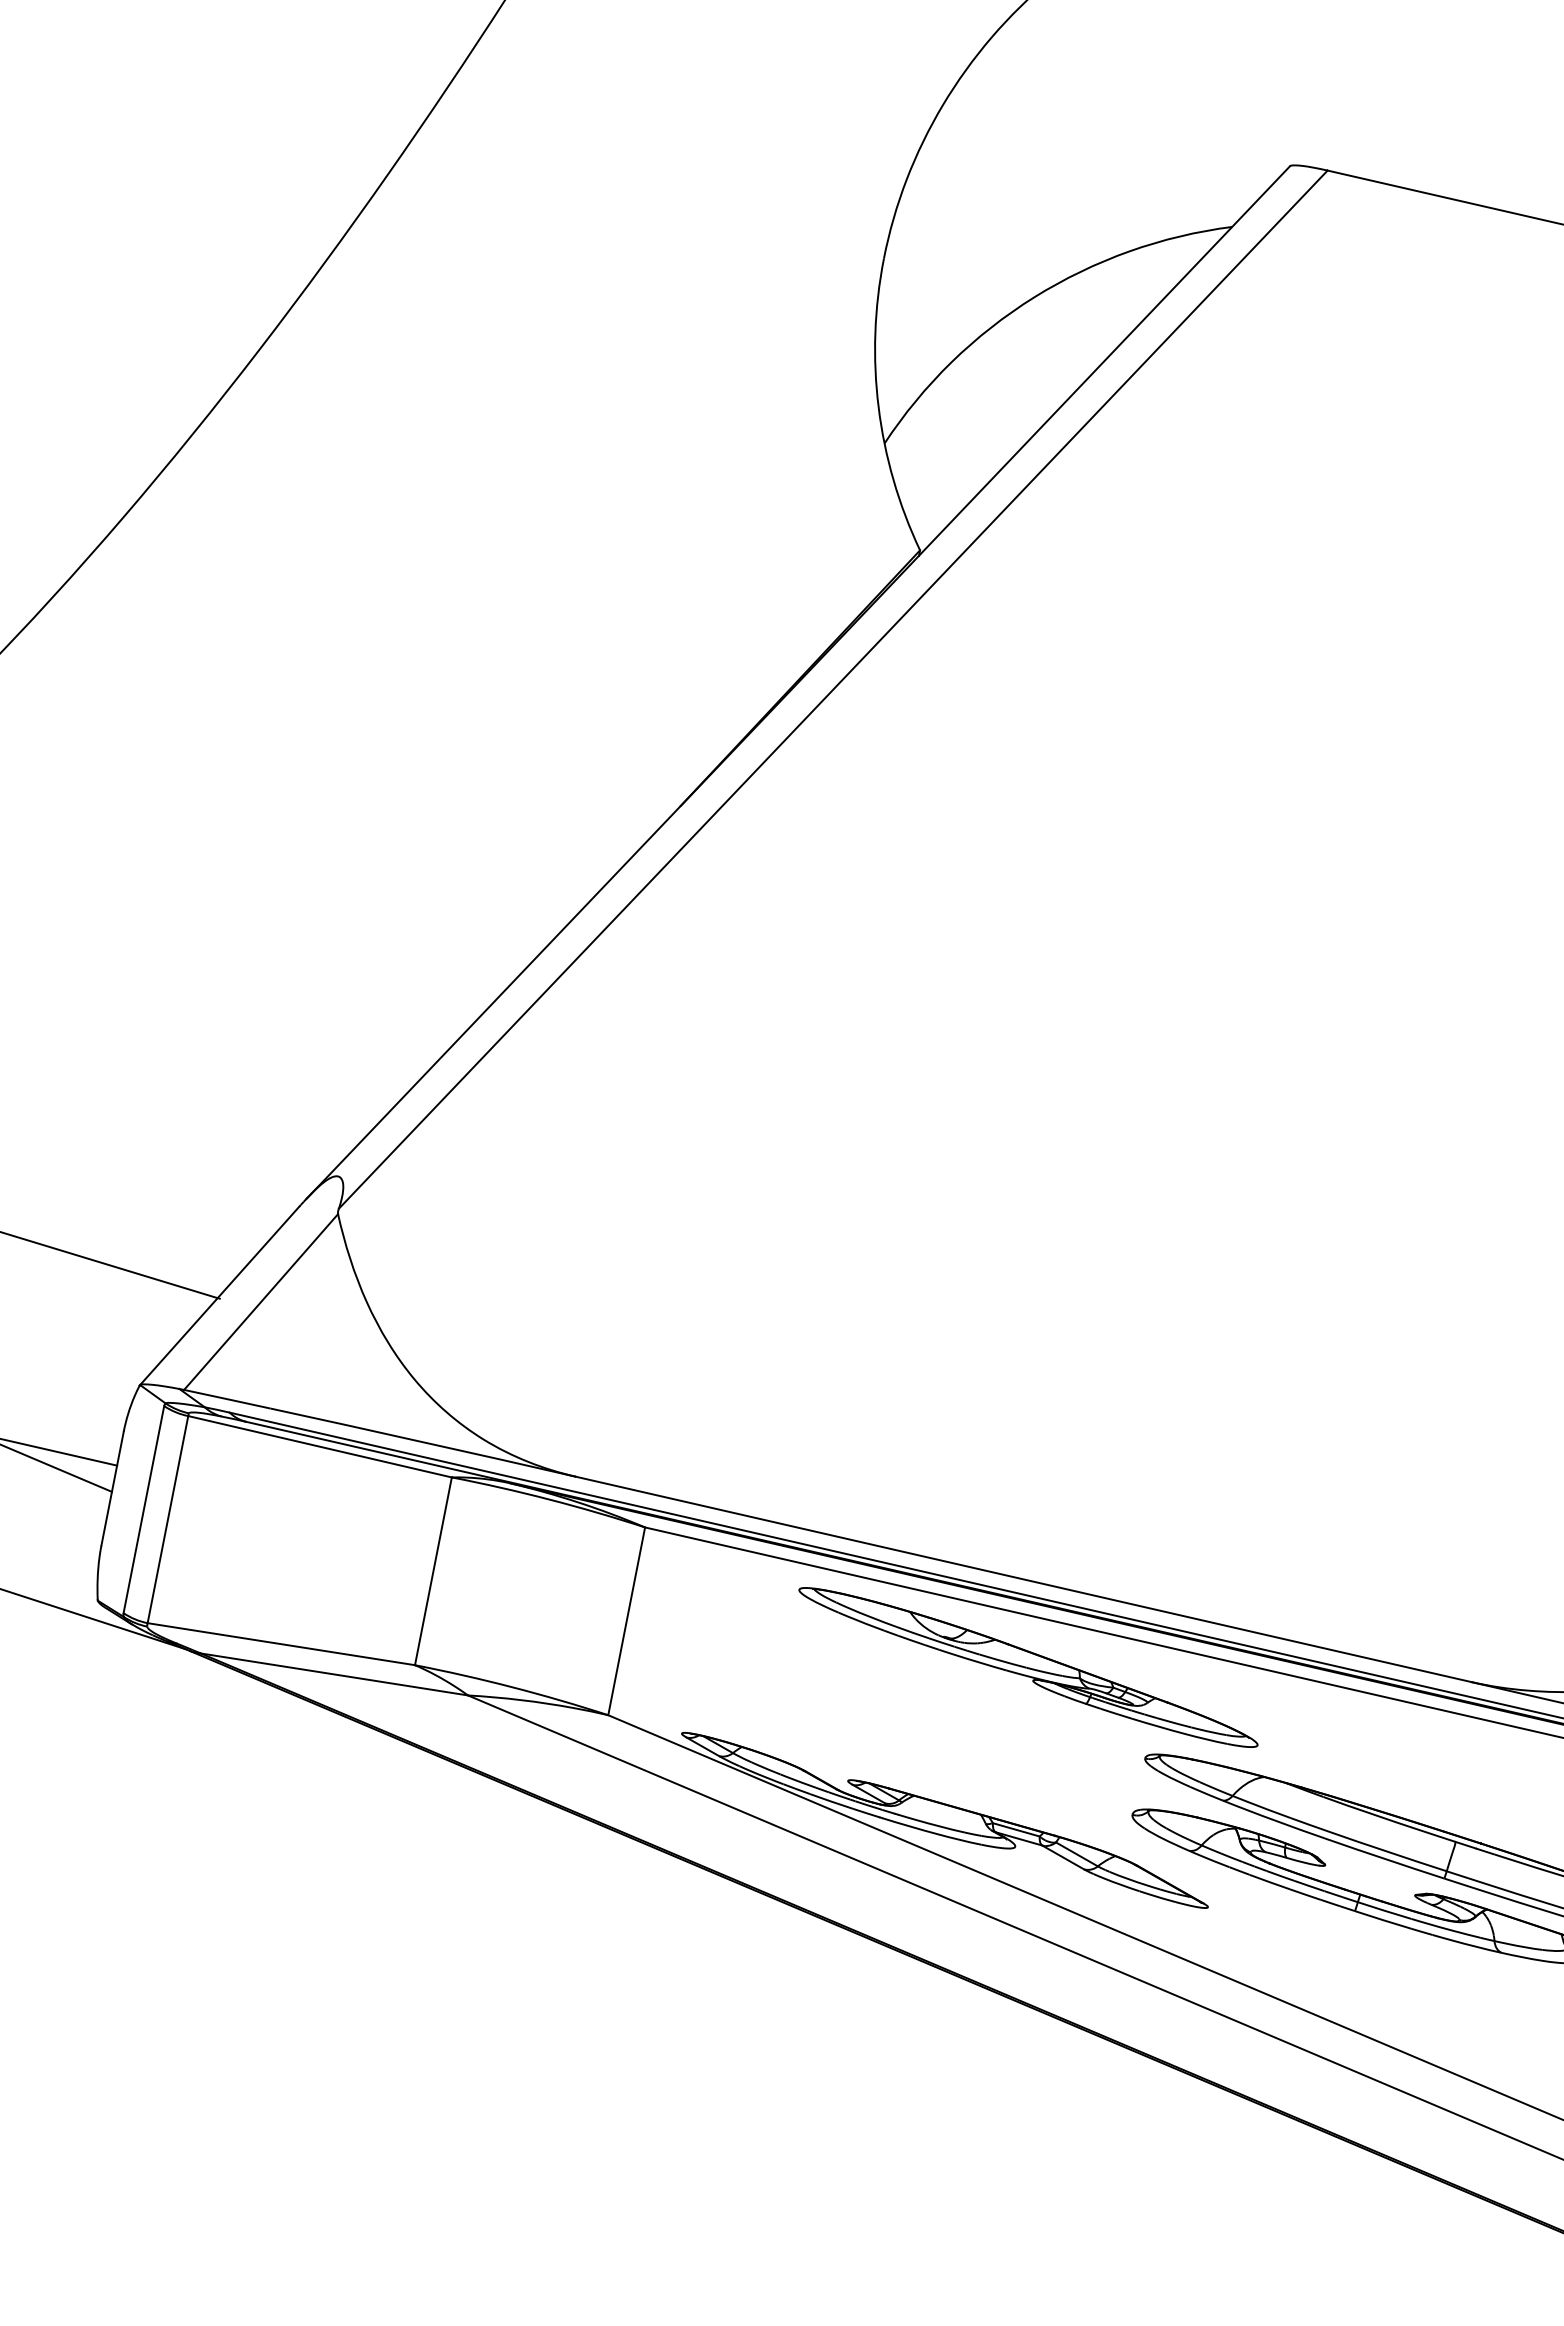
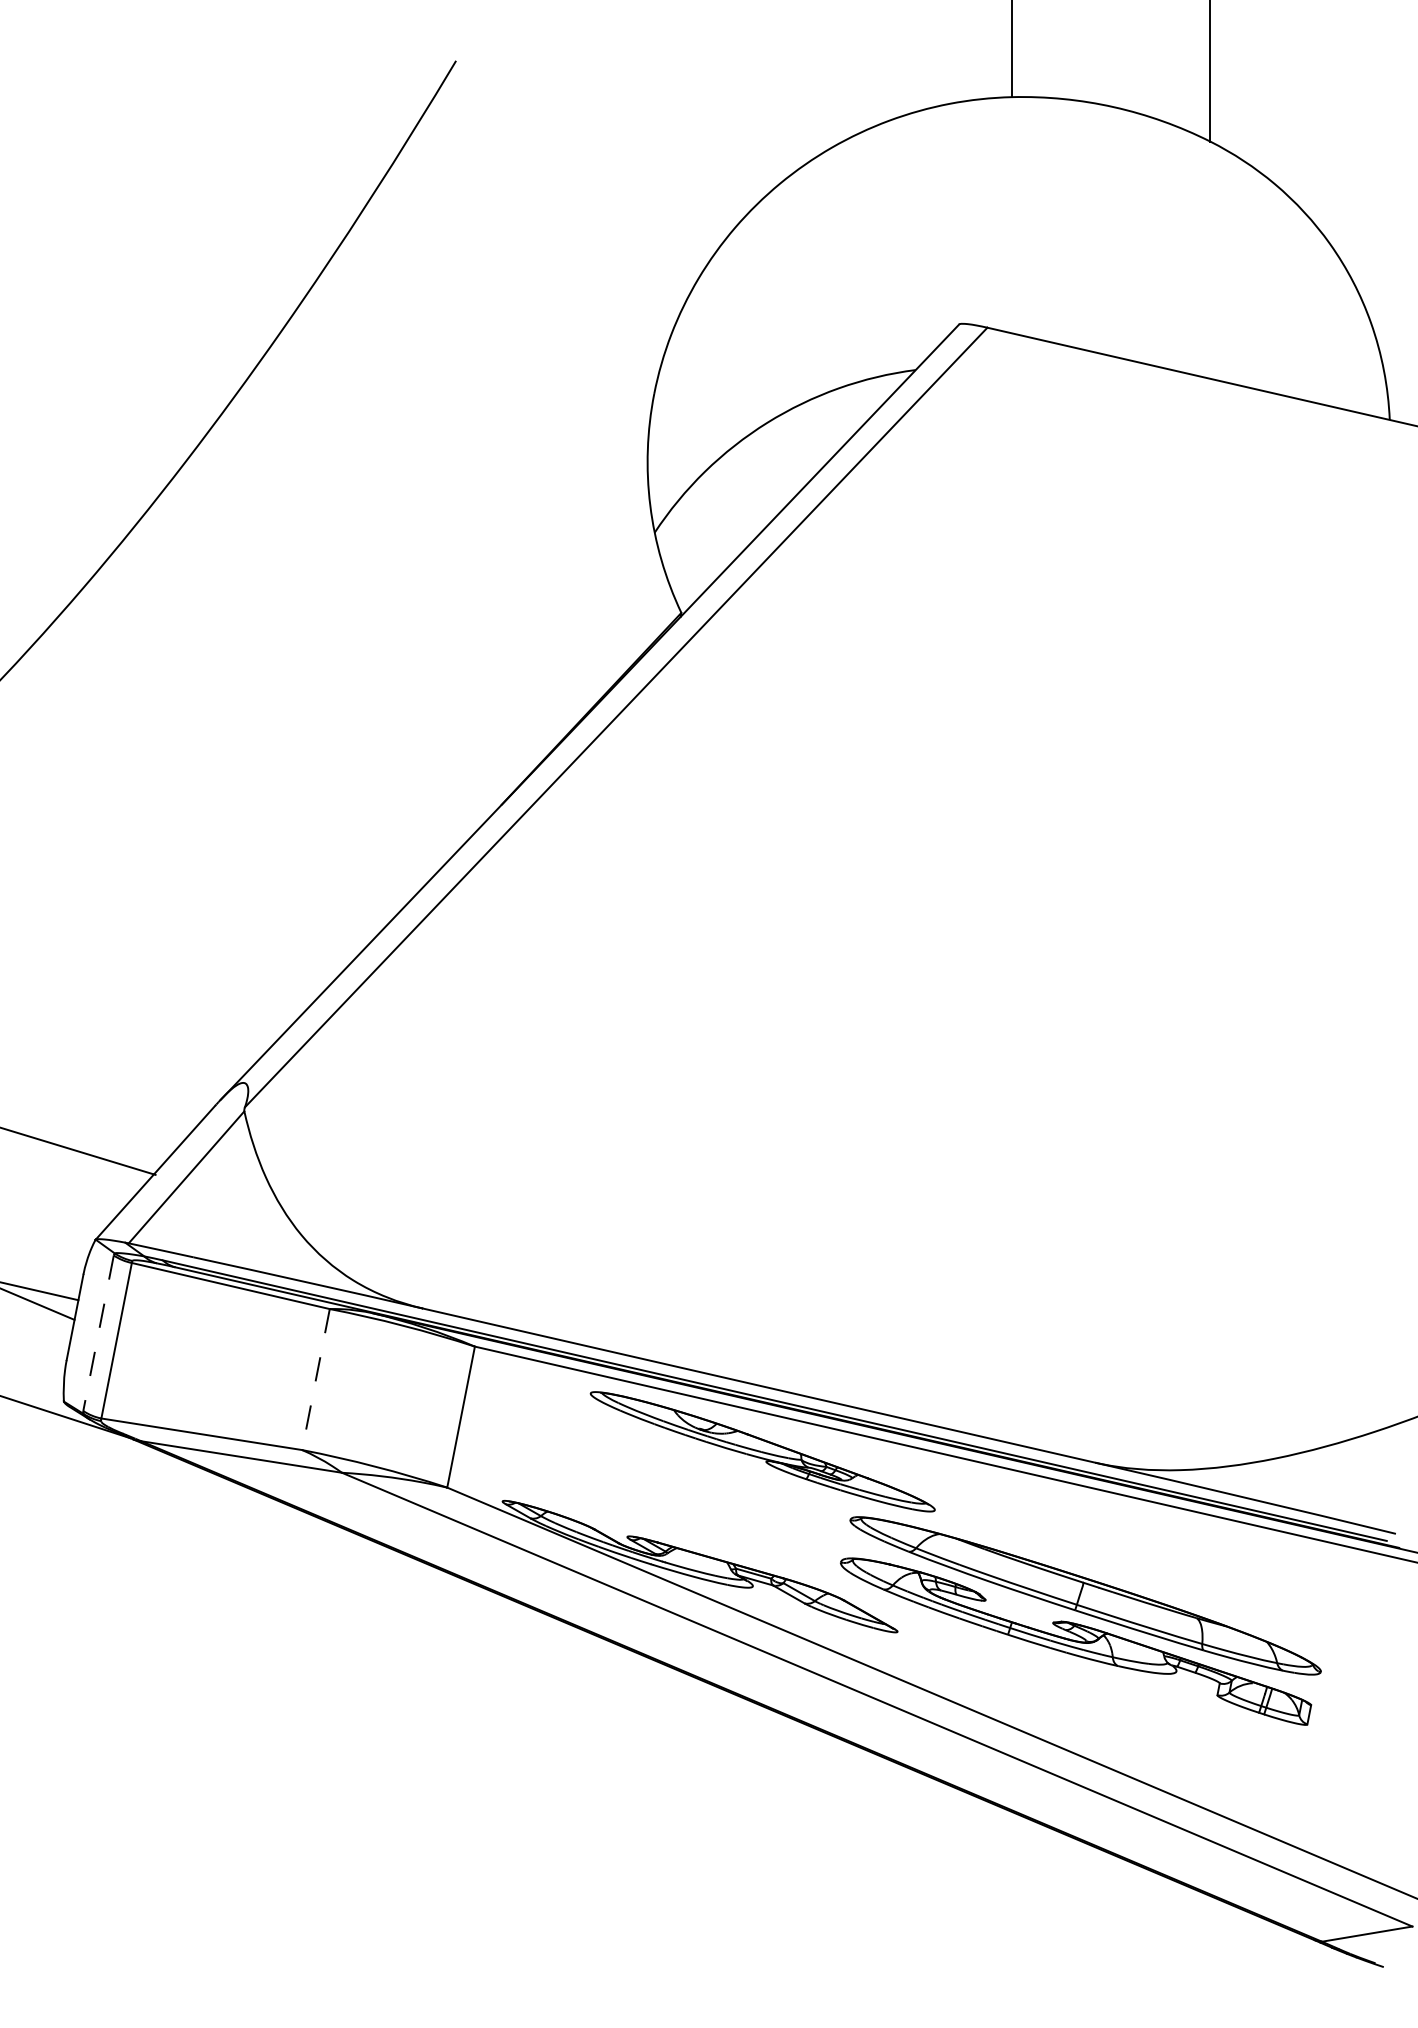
line: (143, 1509) -> (98, 1333), solid -> dashed
line: (432, 1571) -> (315, 1379), solid -> dashed

